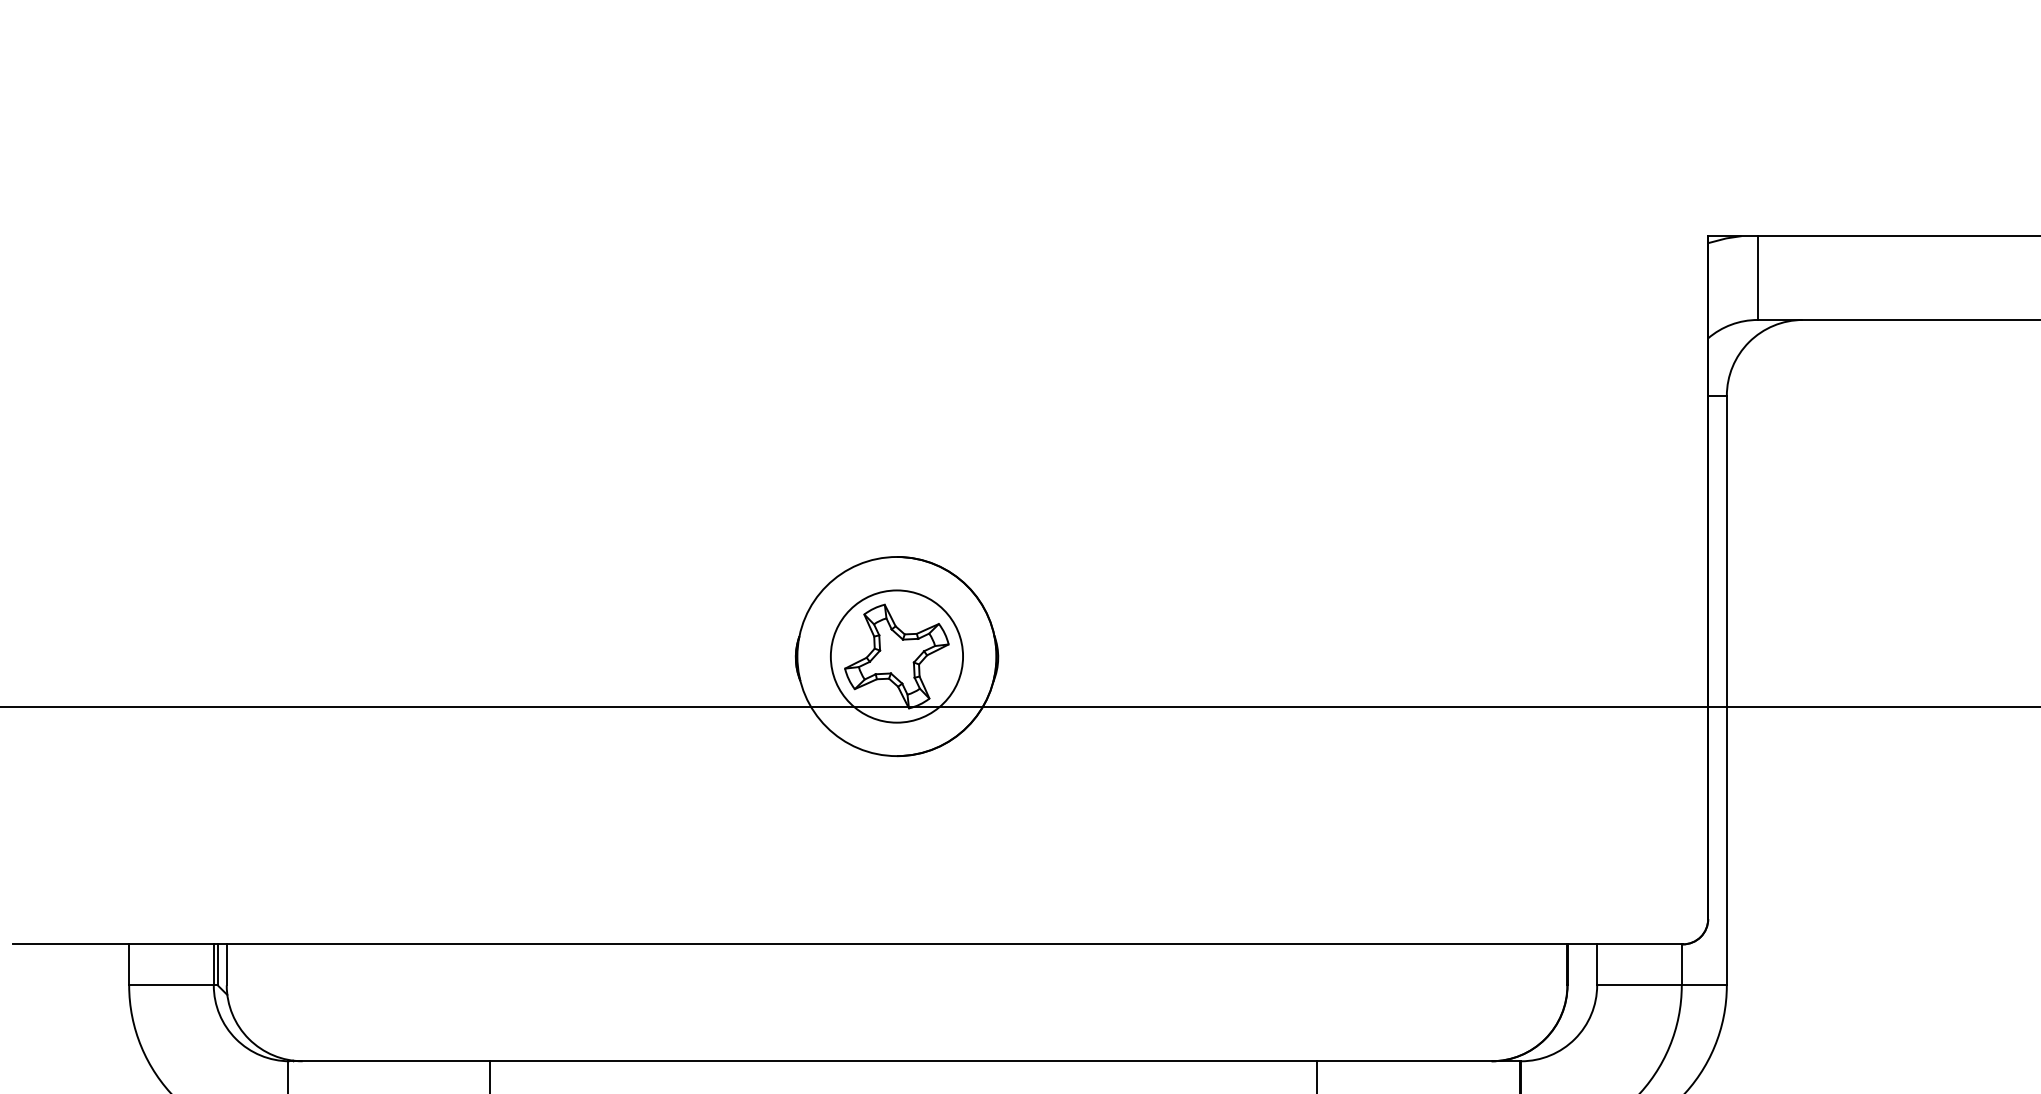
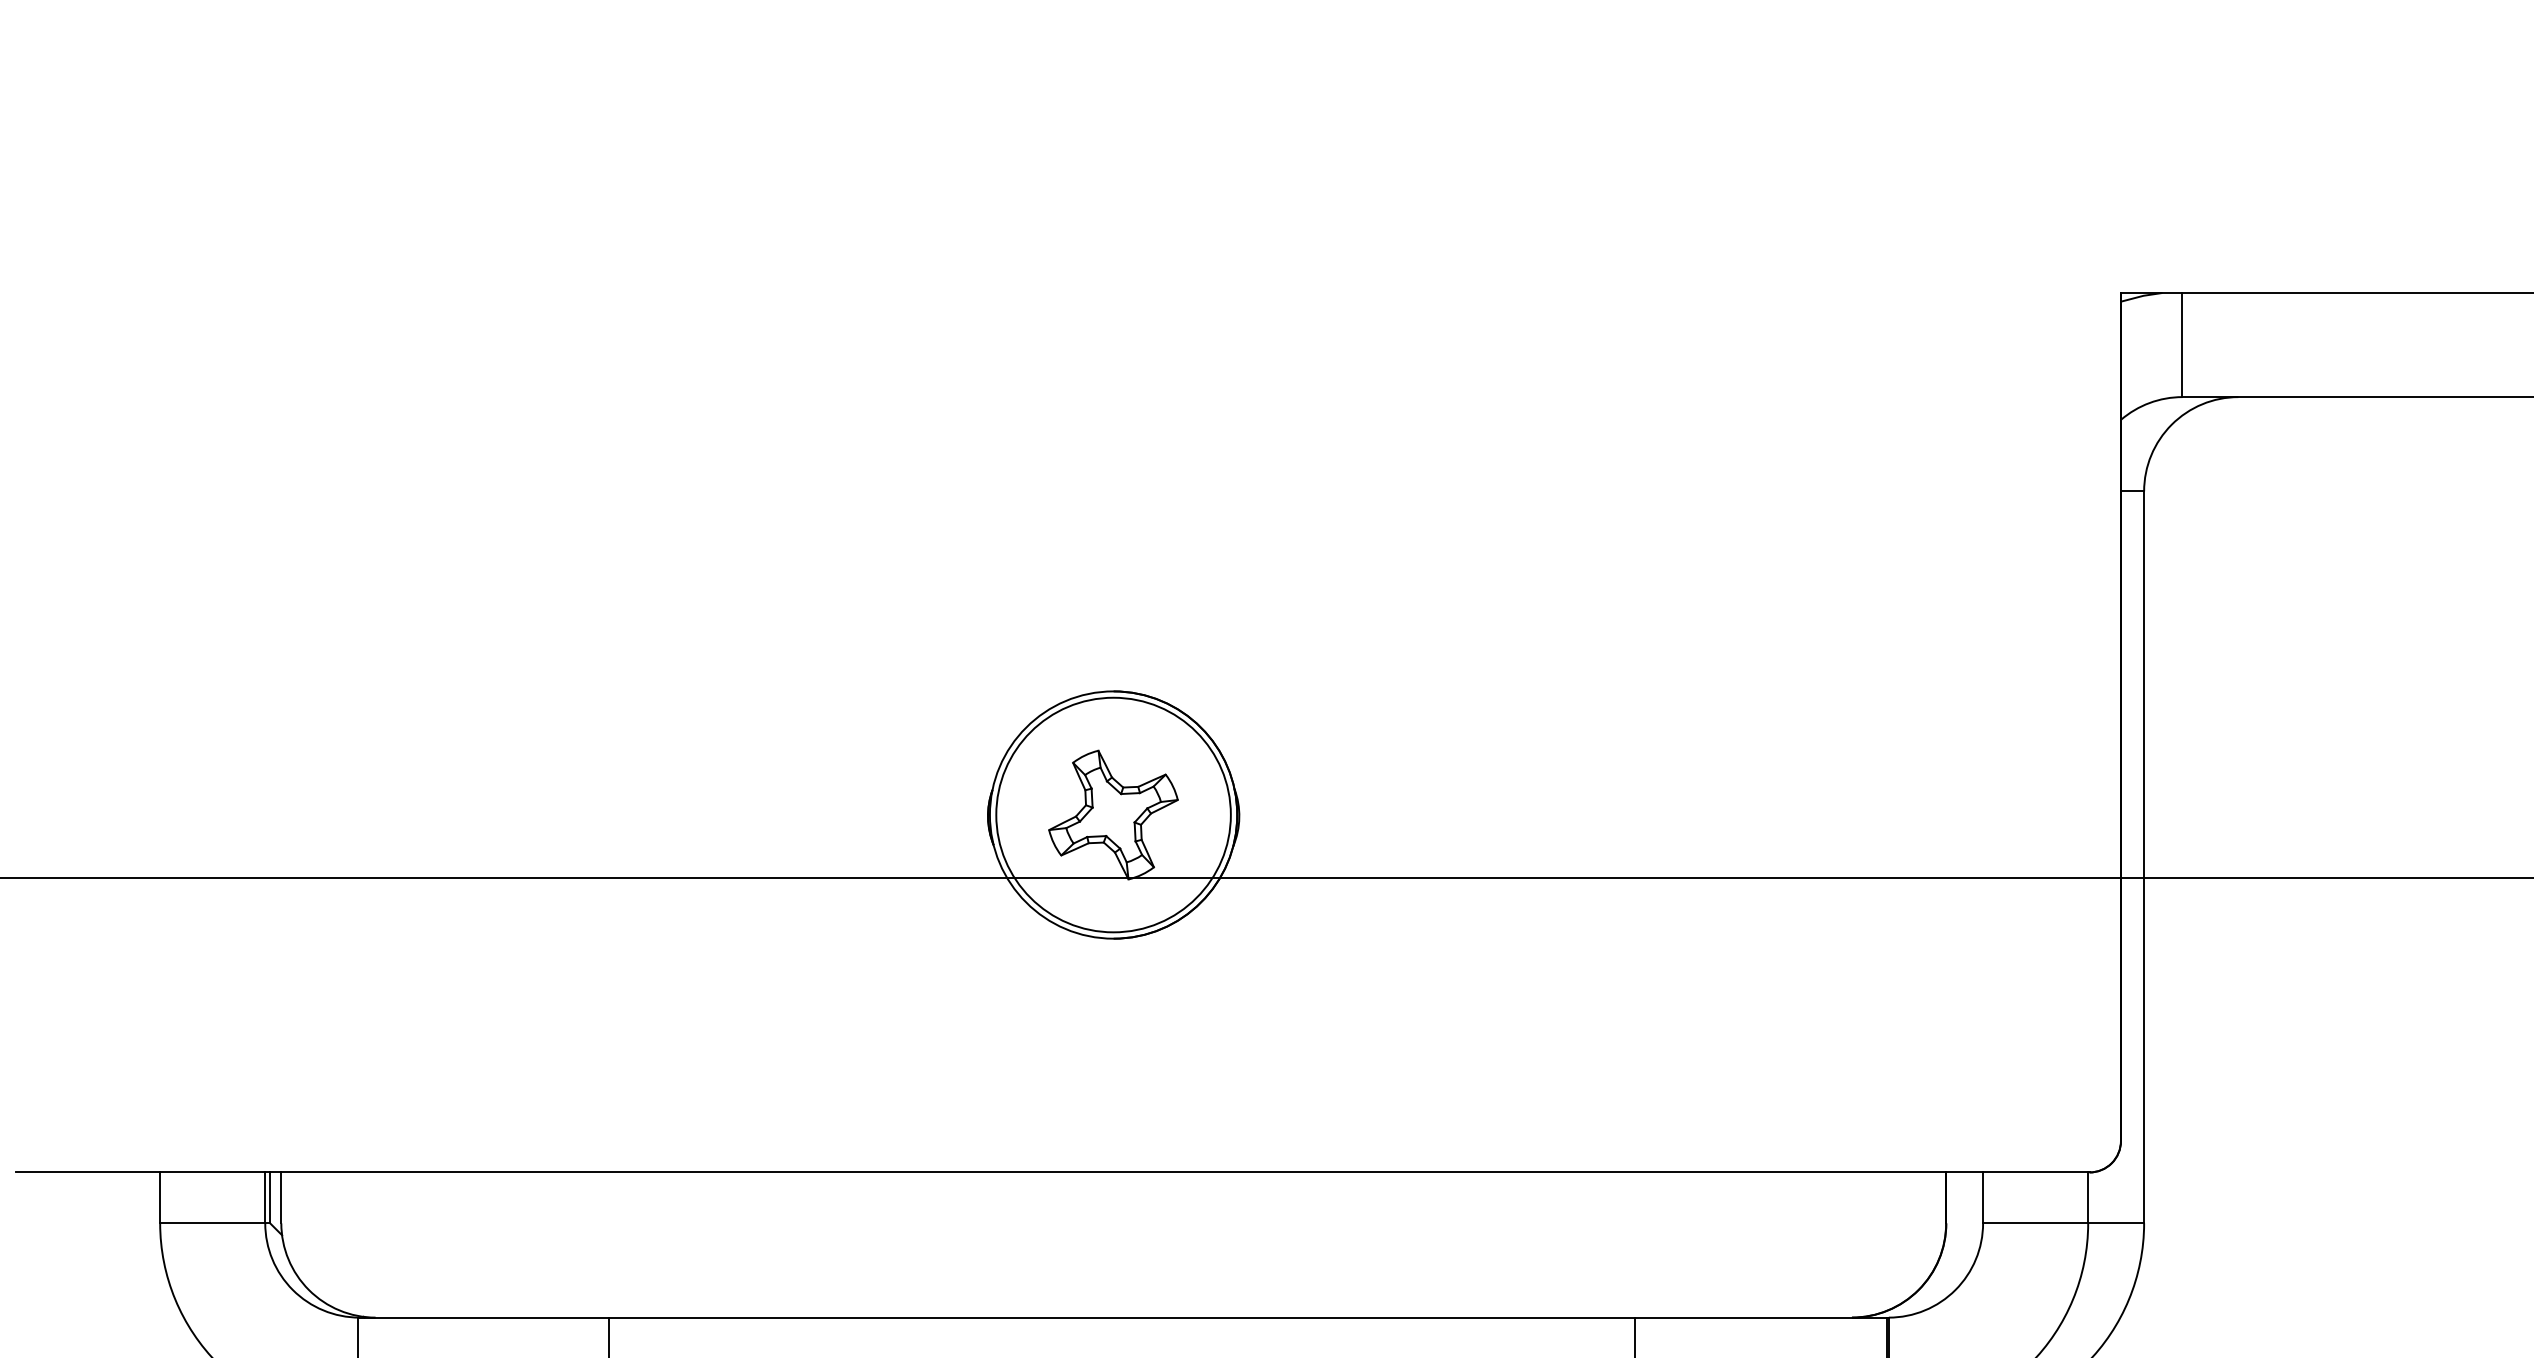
circle: (896, 656) -> (1113, 814), size x1.43

